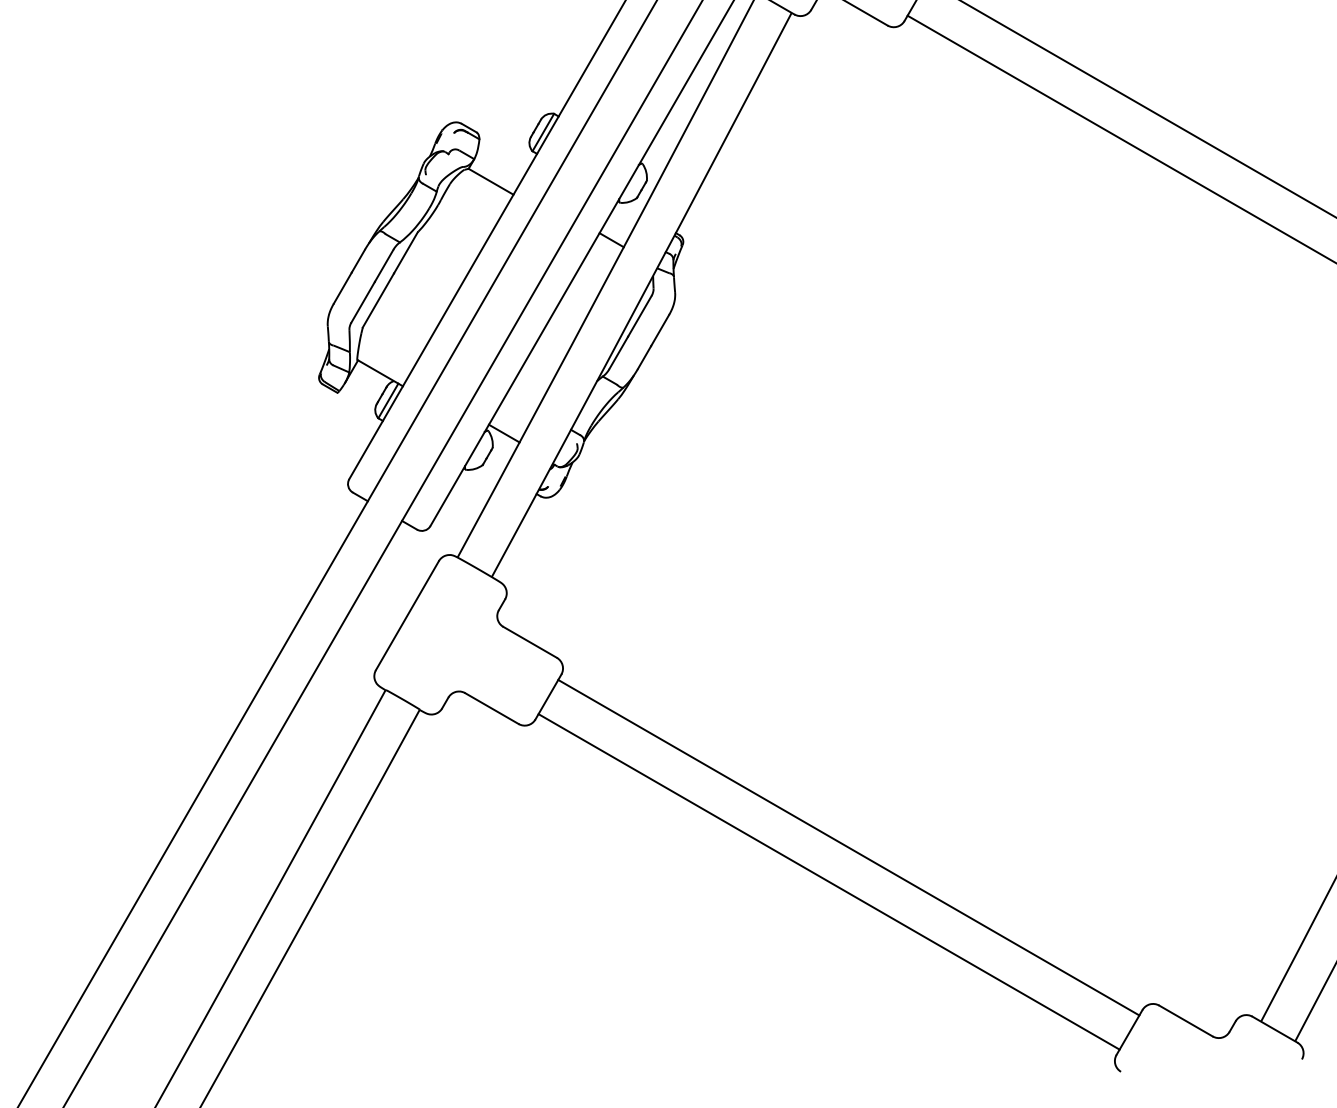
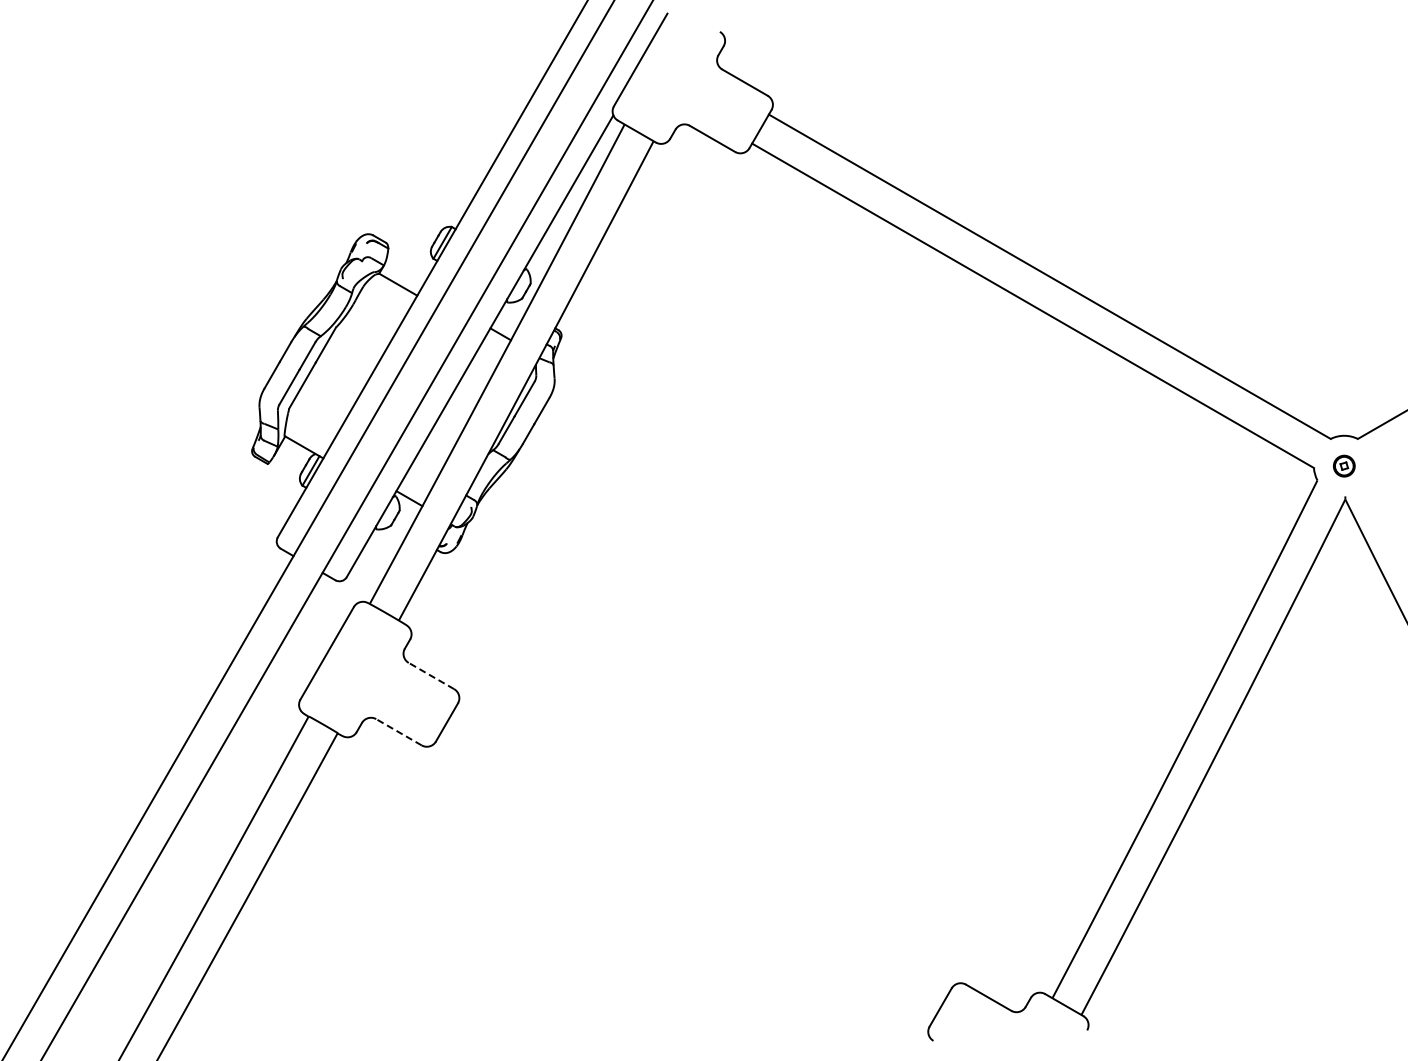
line: (530, 641) -> (431, 675), solid -> dashed
line: (491, 708) -> (398, 732), solid -> dashed
line: (849, 846) -> (702, 849), removed
line: (829, 881) -> (685, 879), removed

